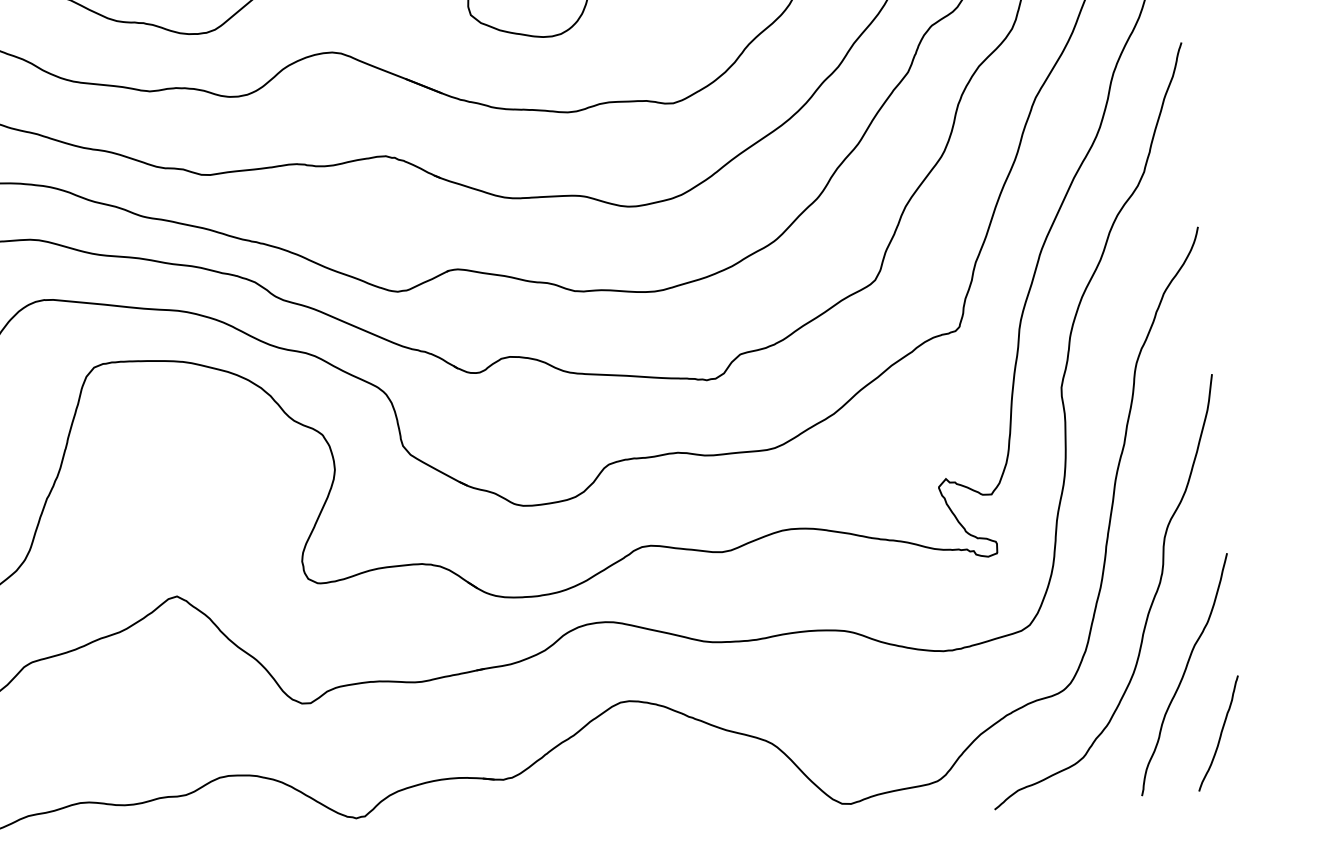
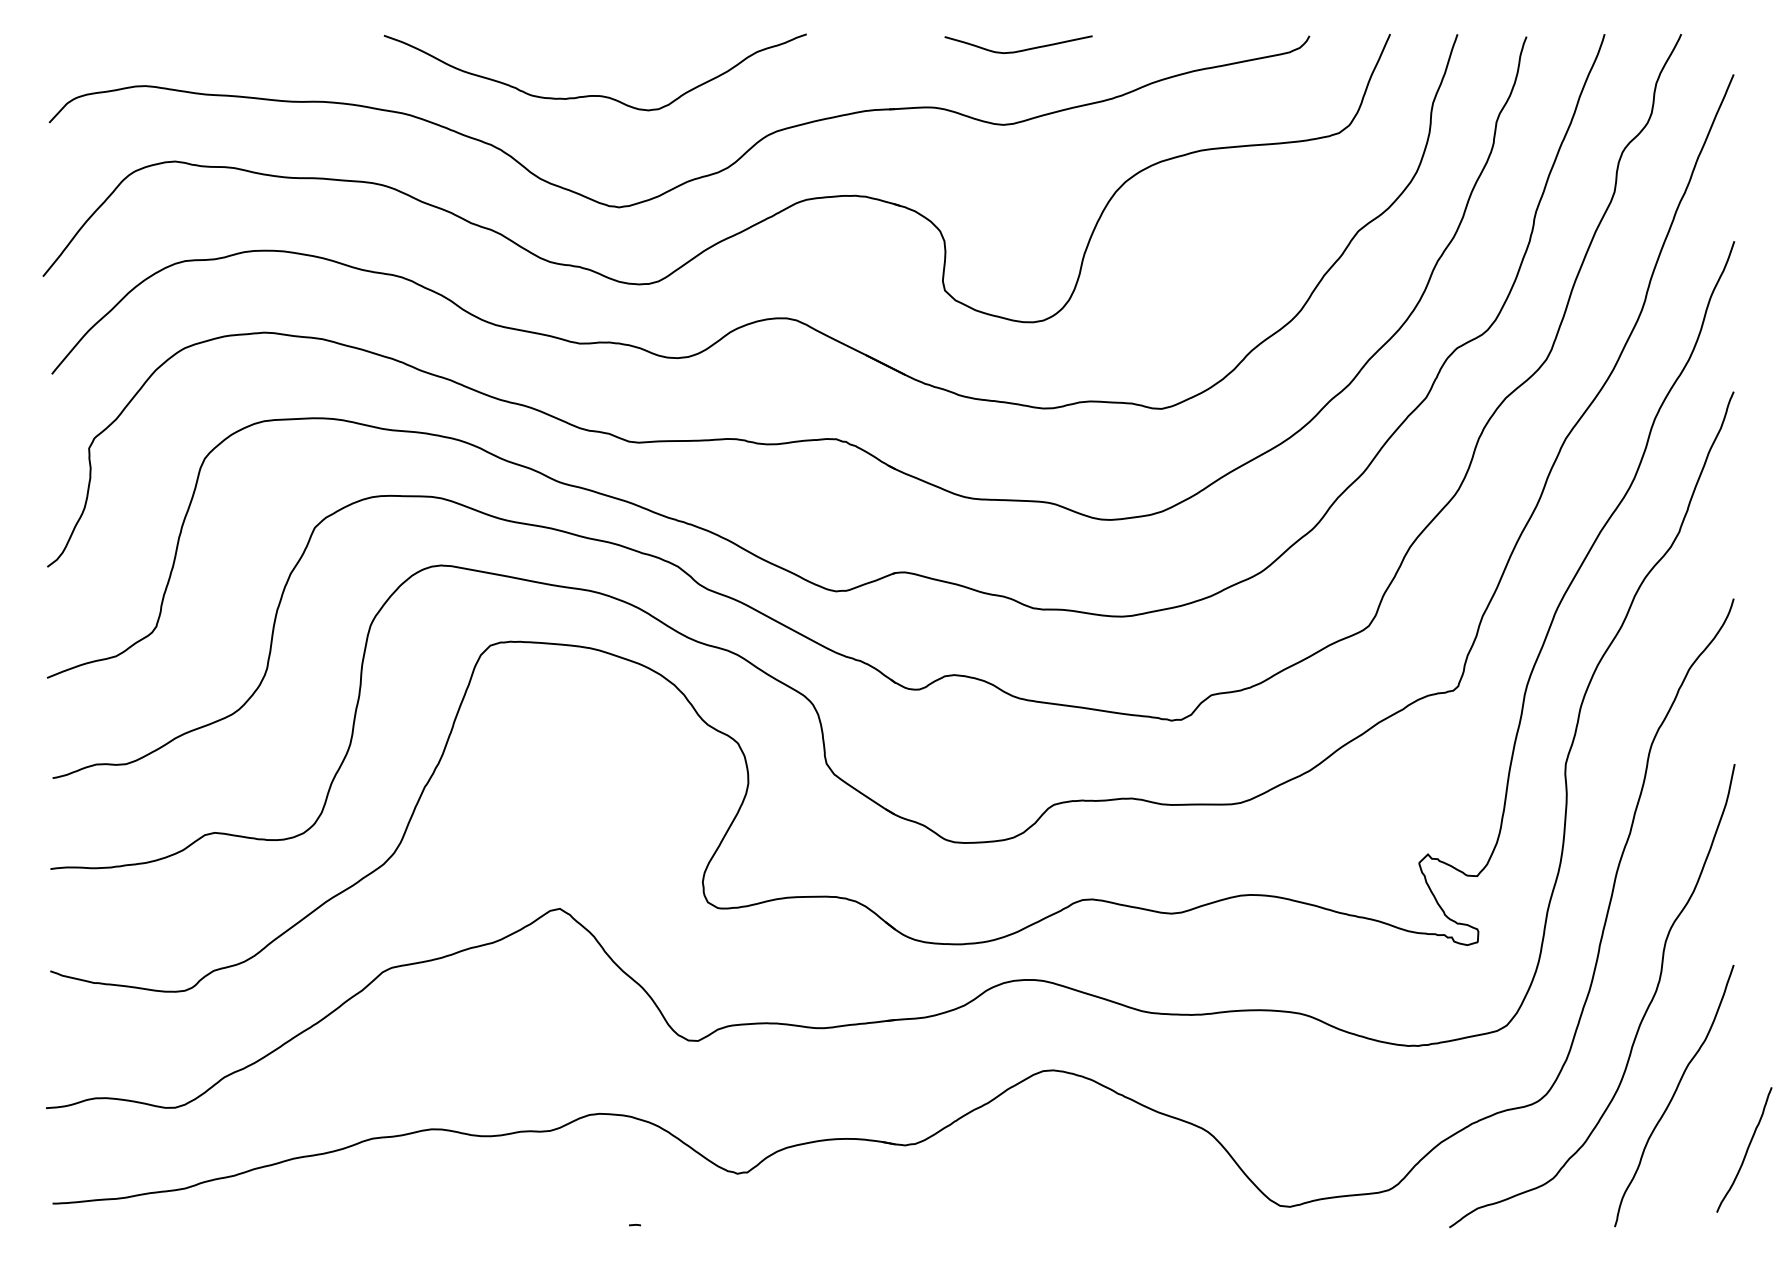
curve: (1220, 732) -> (1746, 1149), moved

